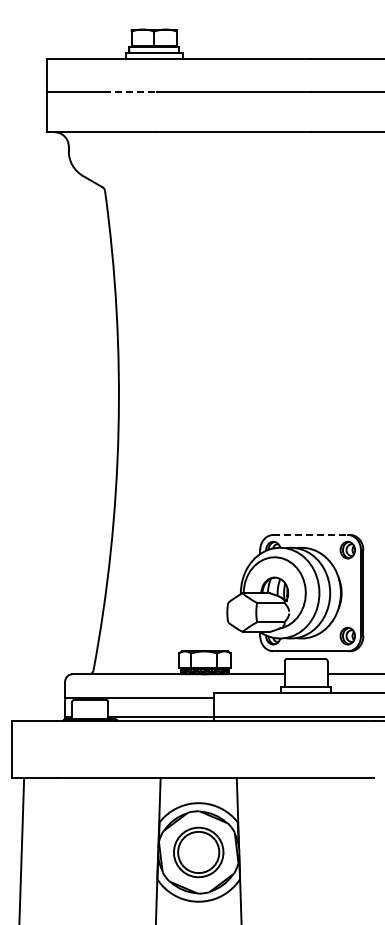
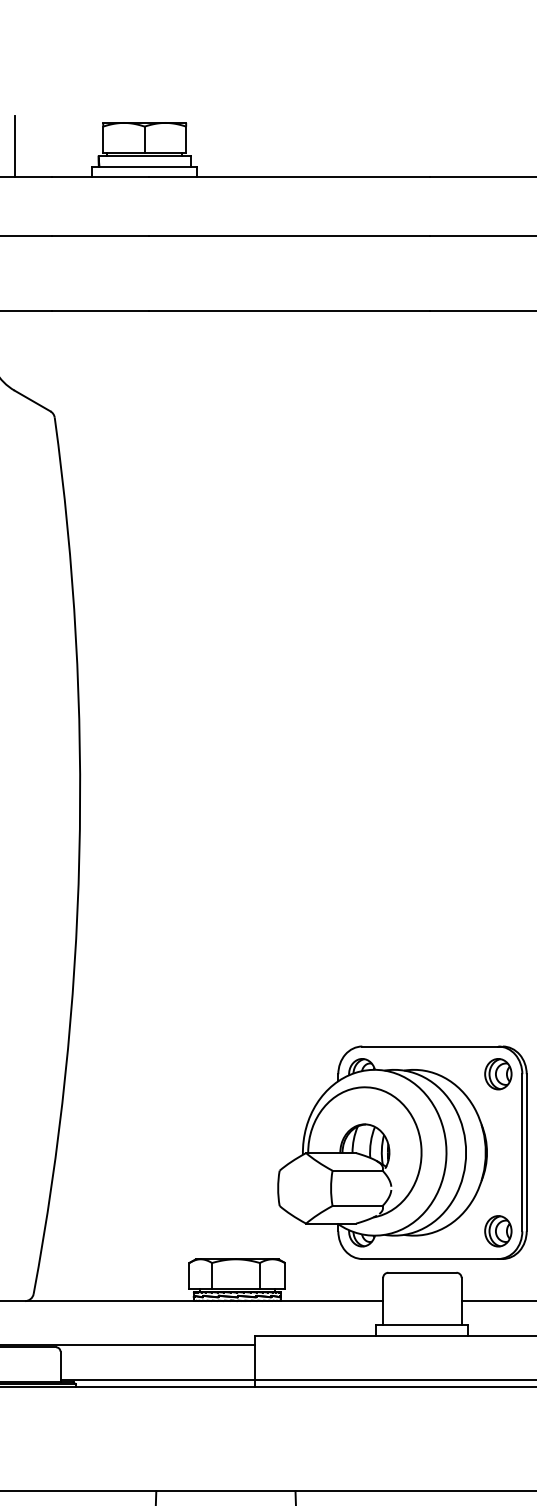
line: (83, 42) -> (15, 146), added
line: (130, 91) -> (101, 236), dashed -> solid
line: (311, 534) -> (431, 1045), dashed -> solid

